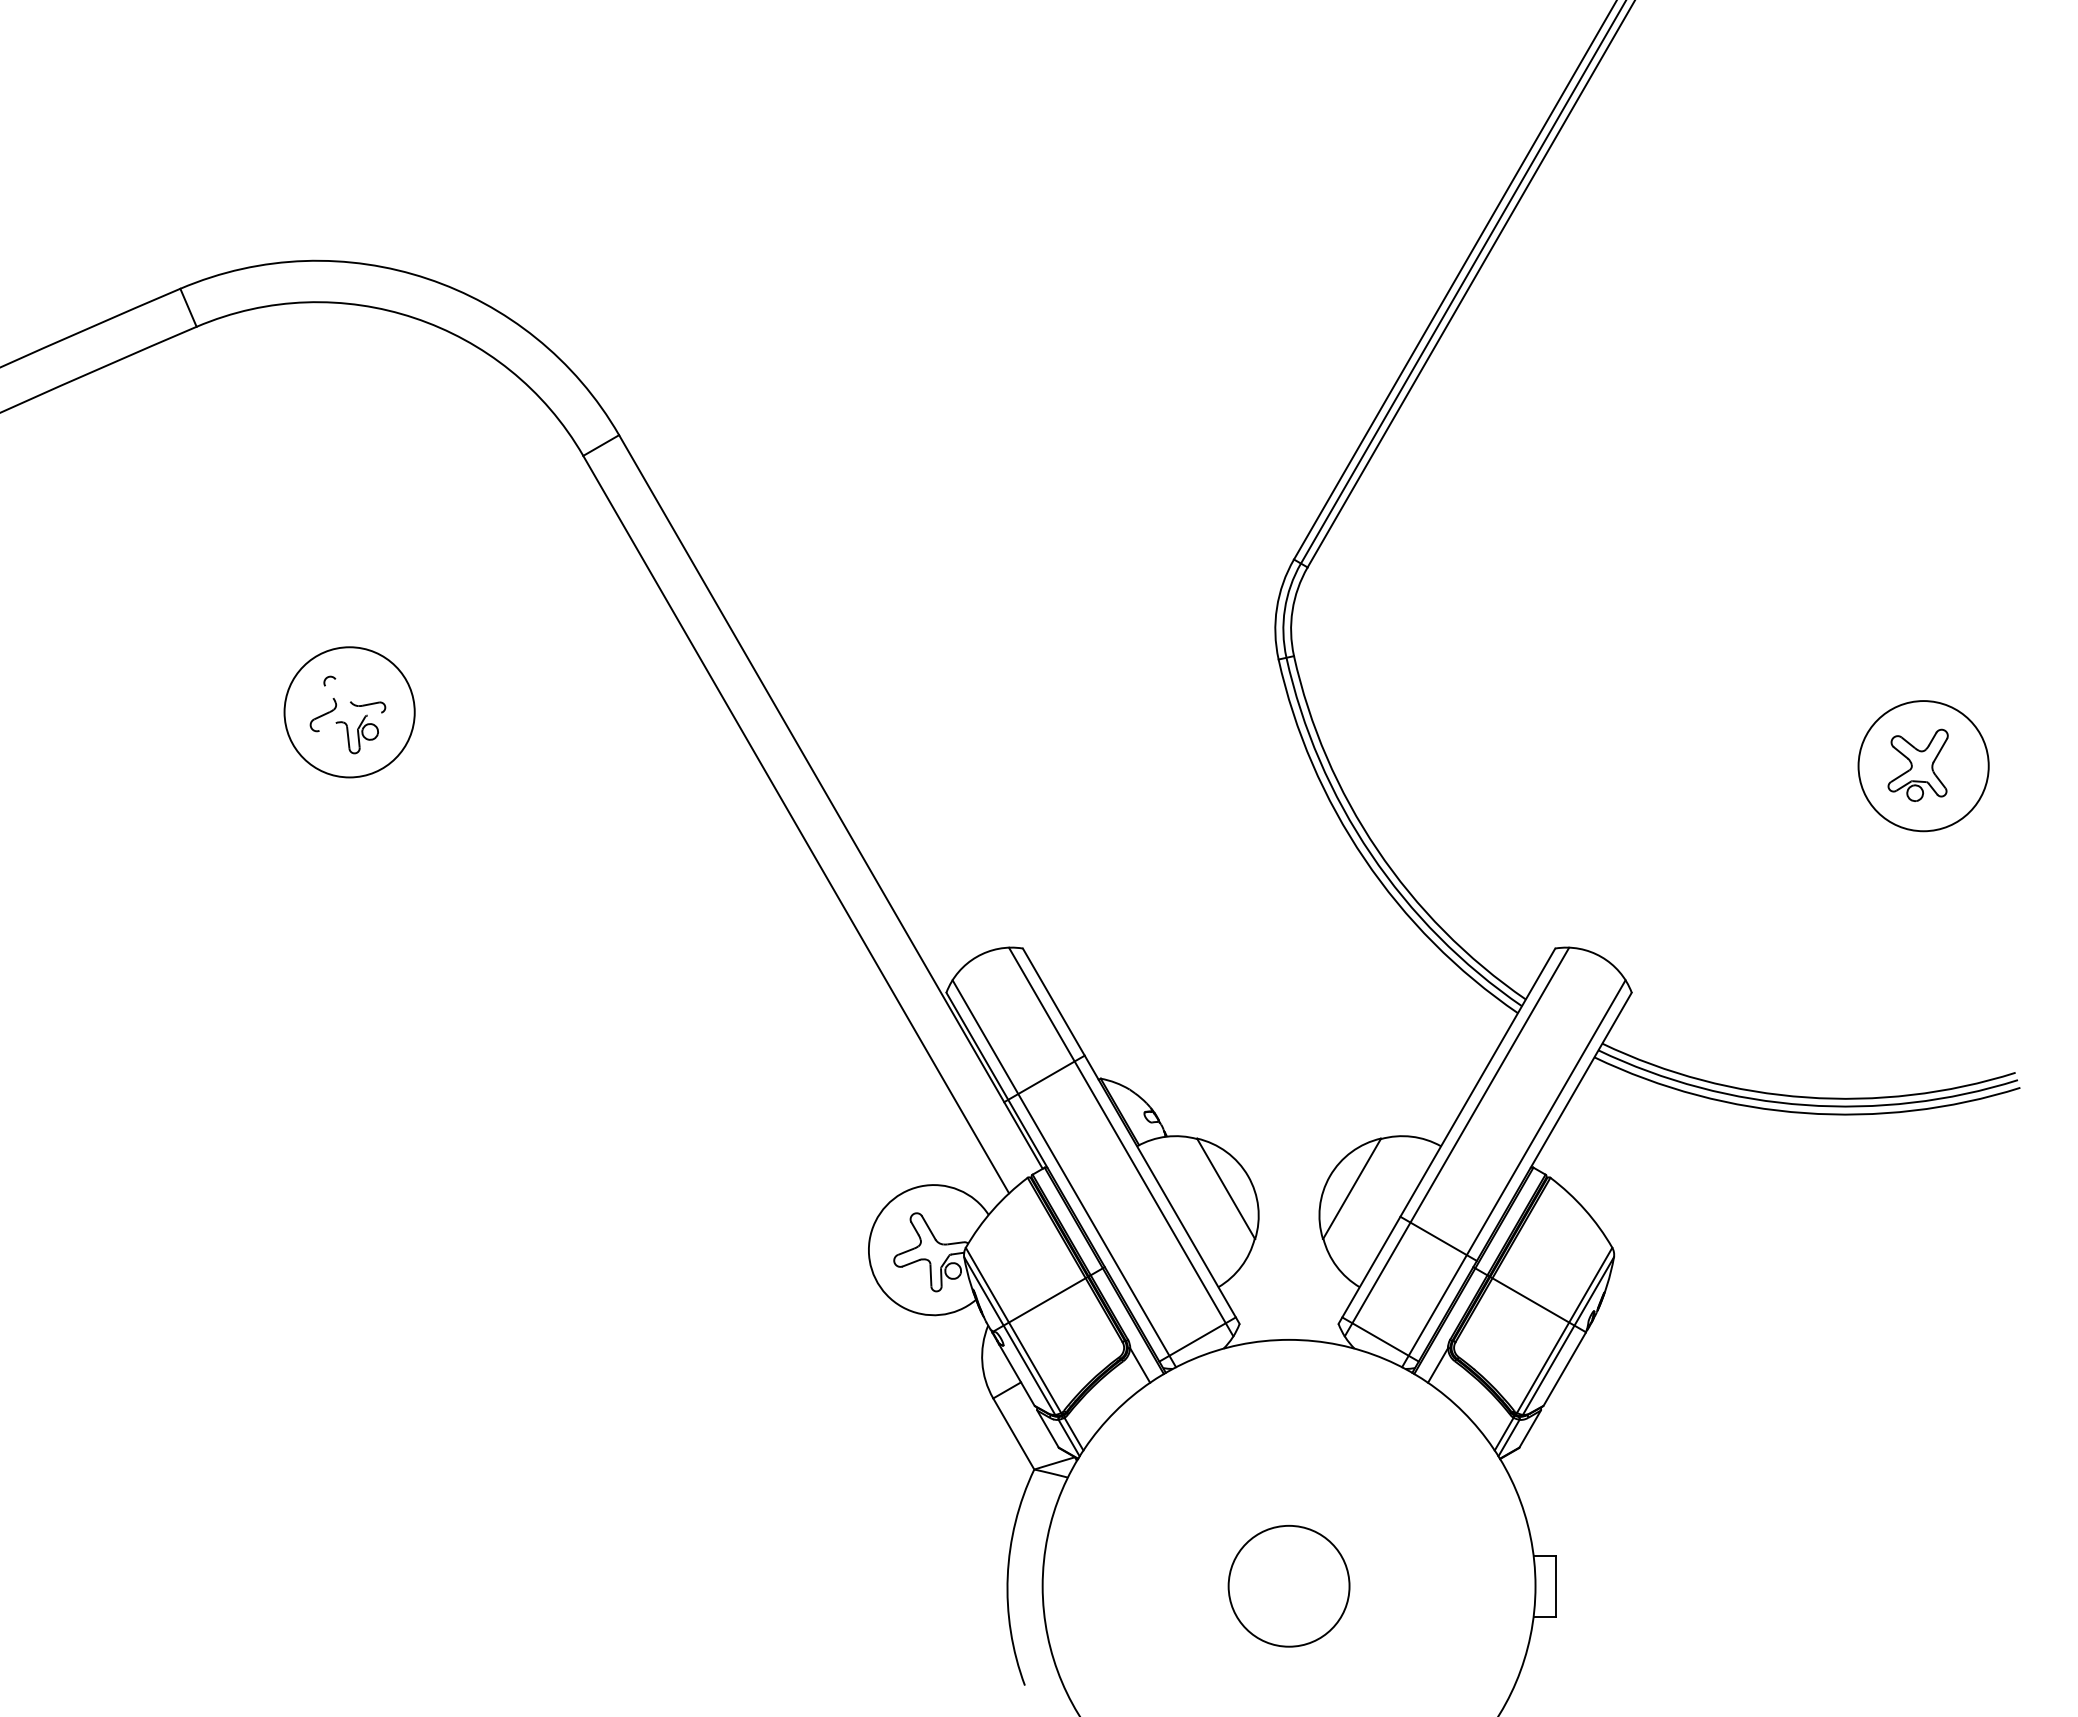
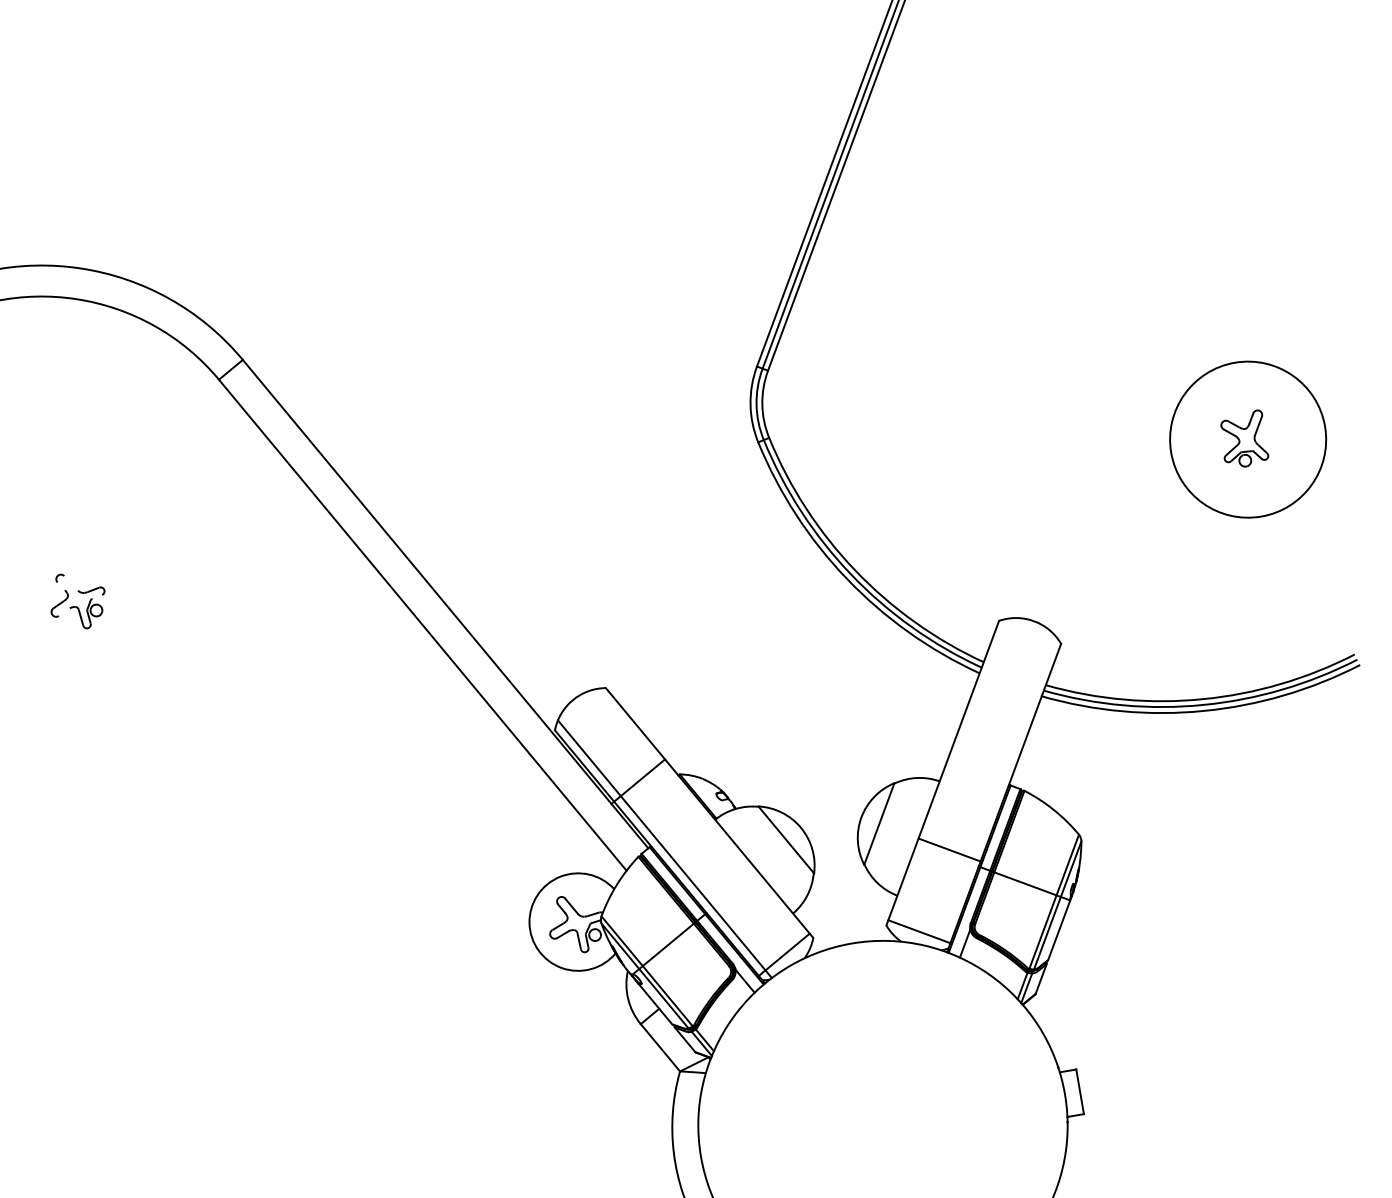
circle: (349, 712) -> (78, 598), removed
circle: (1923, 766) -> (1248, 439), size x1.6
line: (1121, 1141) -> (703, 818), removed
line: (1456, 1141) -> (950, 775), removed
line: (1513, 1173) -> (996, 792), removed
circle: (1288, 1586) -> (882, 1125), removed

